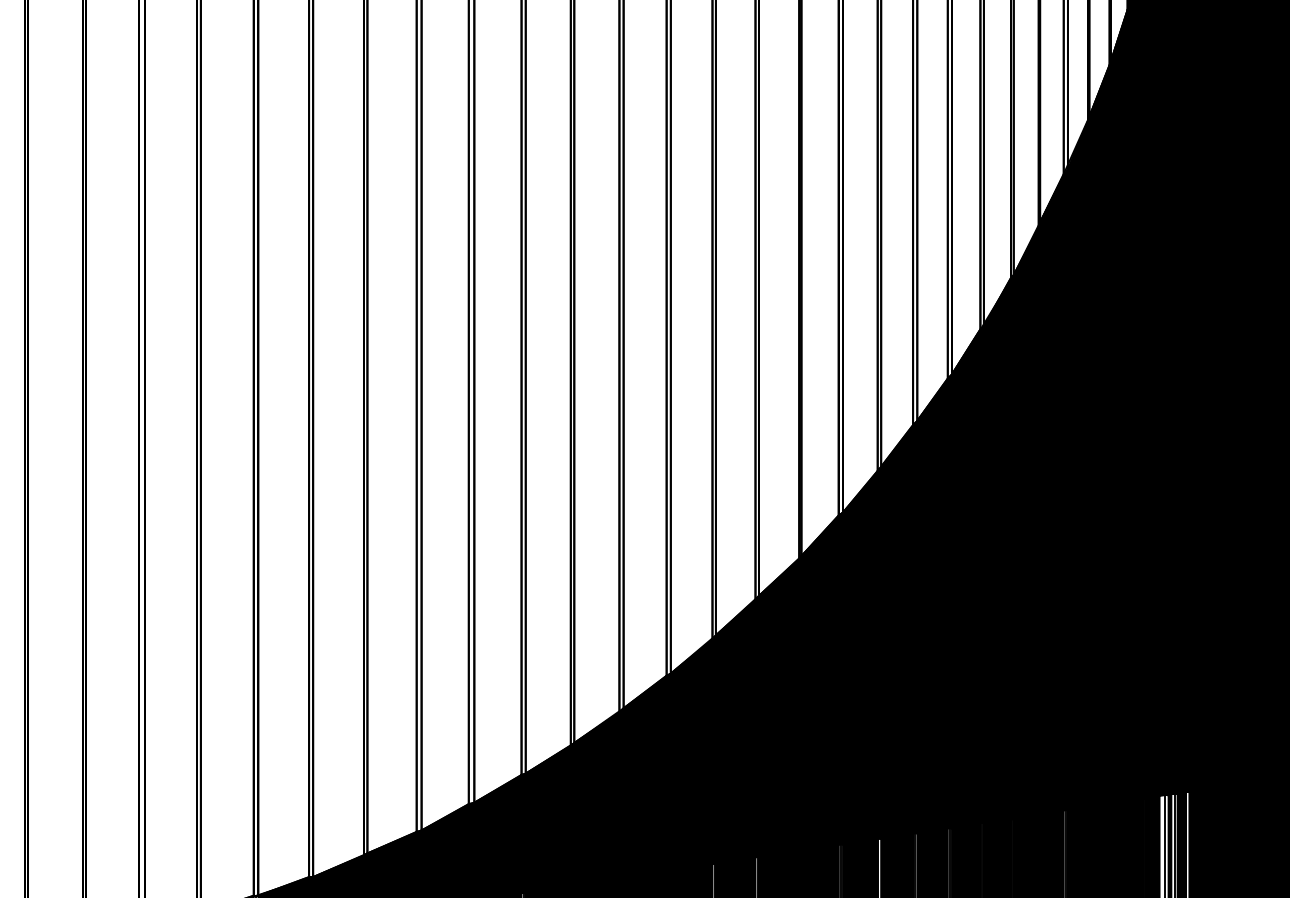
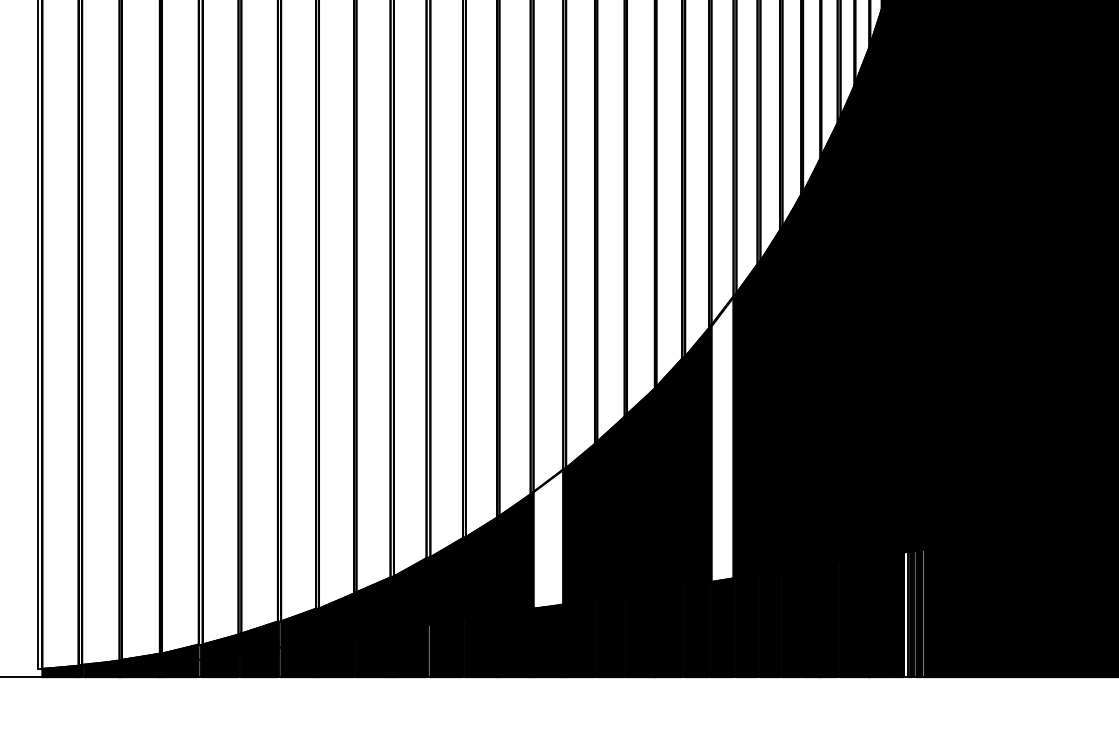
fill: (897, 632) -> (722, 439), removed
fill: (645, 775) -> (548, 538), removed

